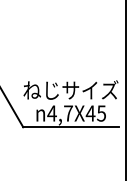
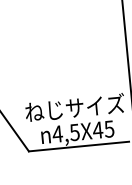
text: (67, 113) -> (73, 132), 4,7X45 -> 4,5X45

